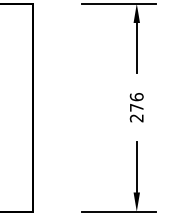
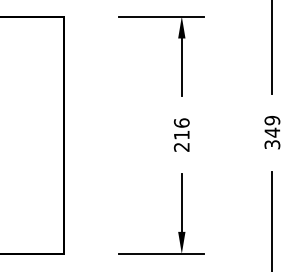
text: (136, 107) -> (181, 134), 276 -> 216

